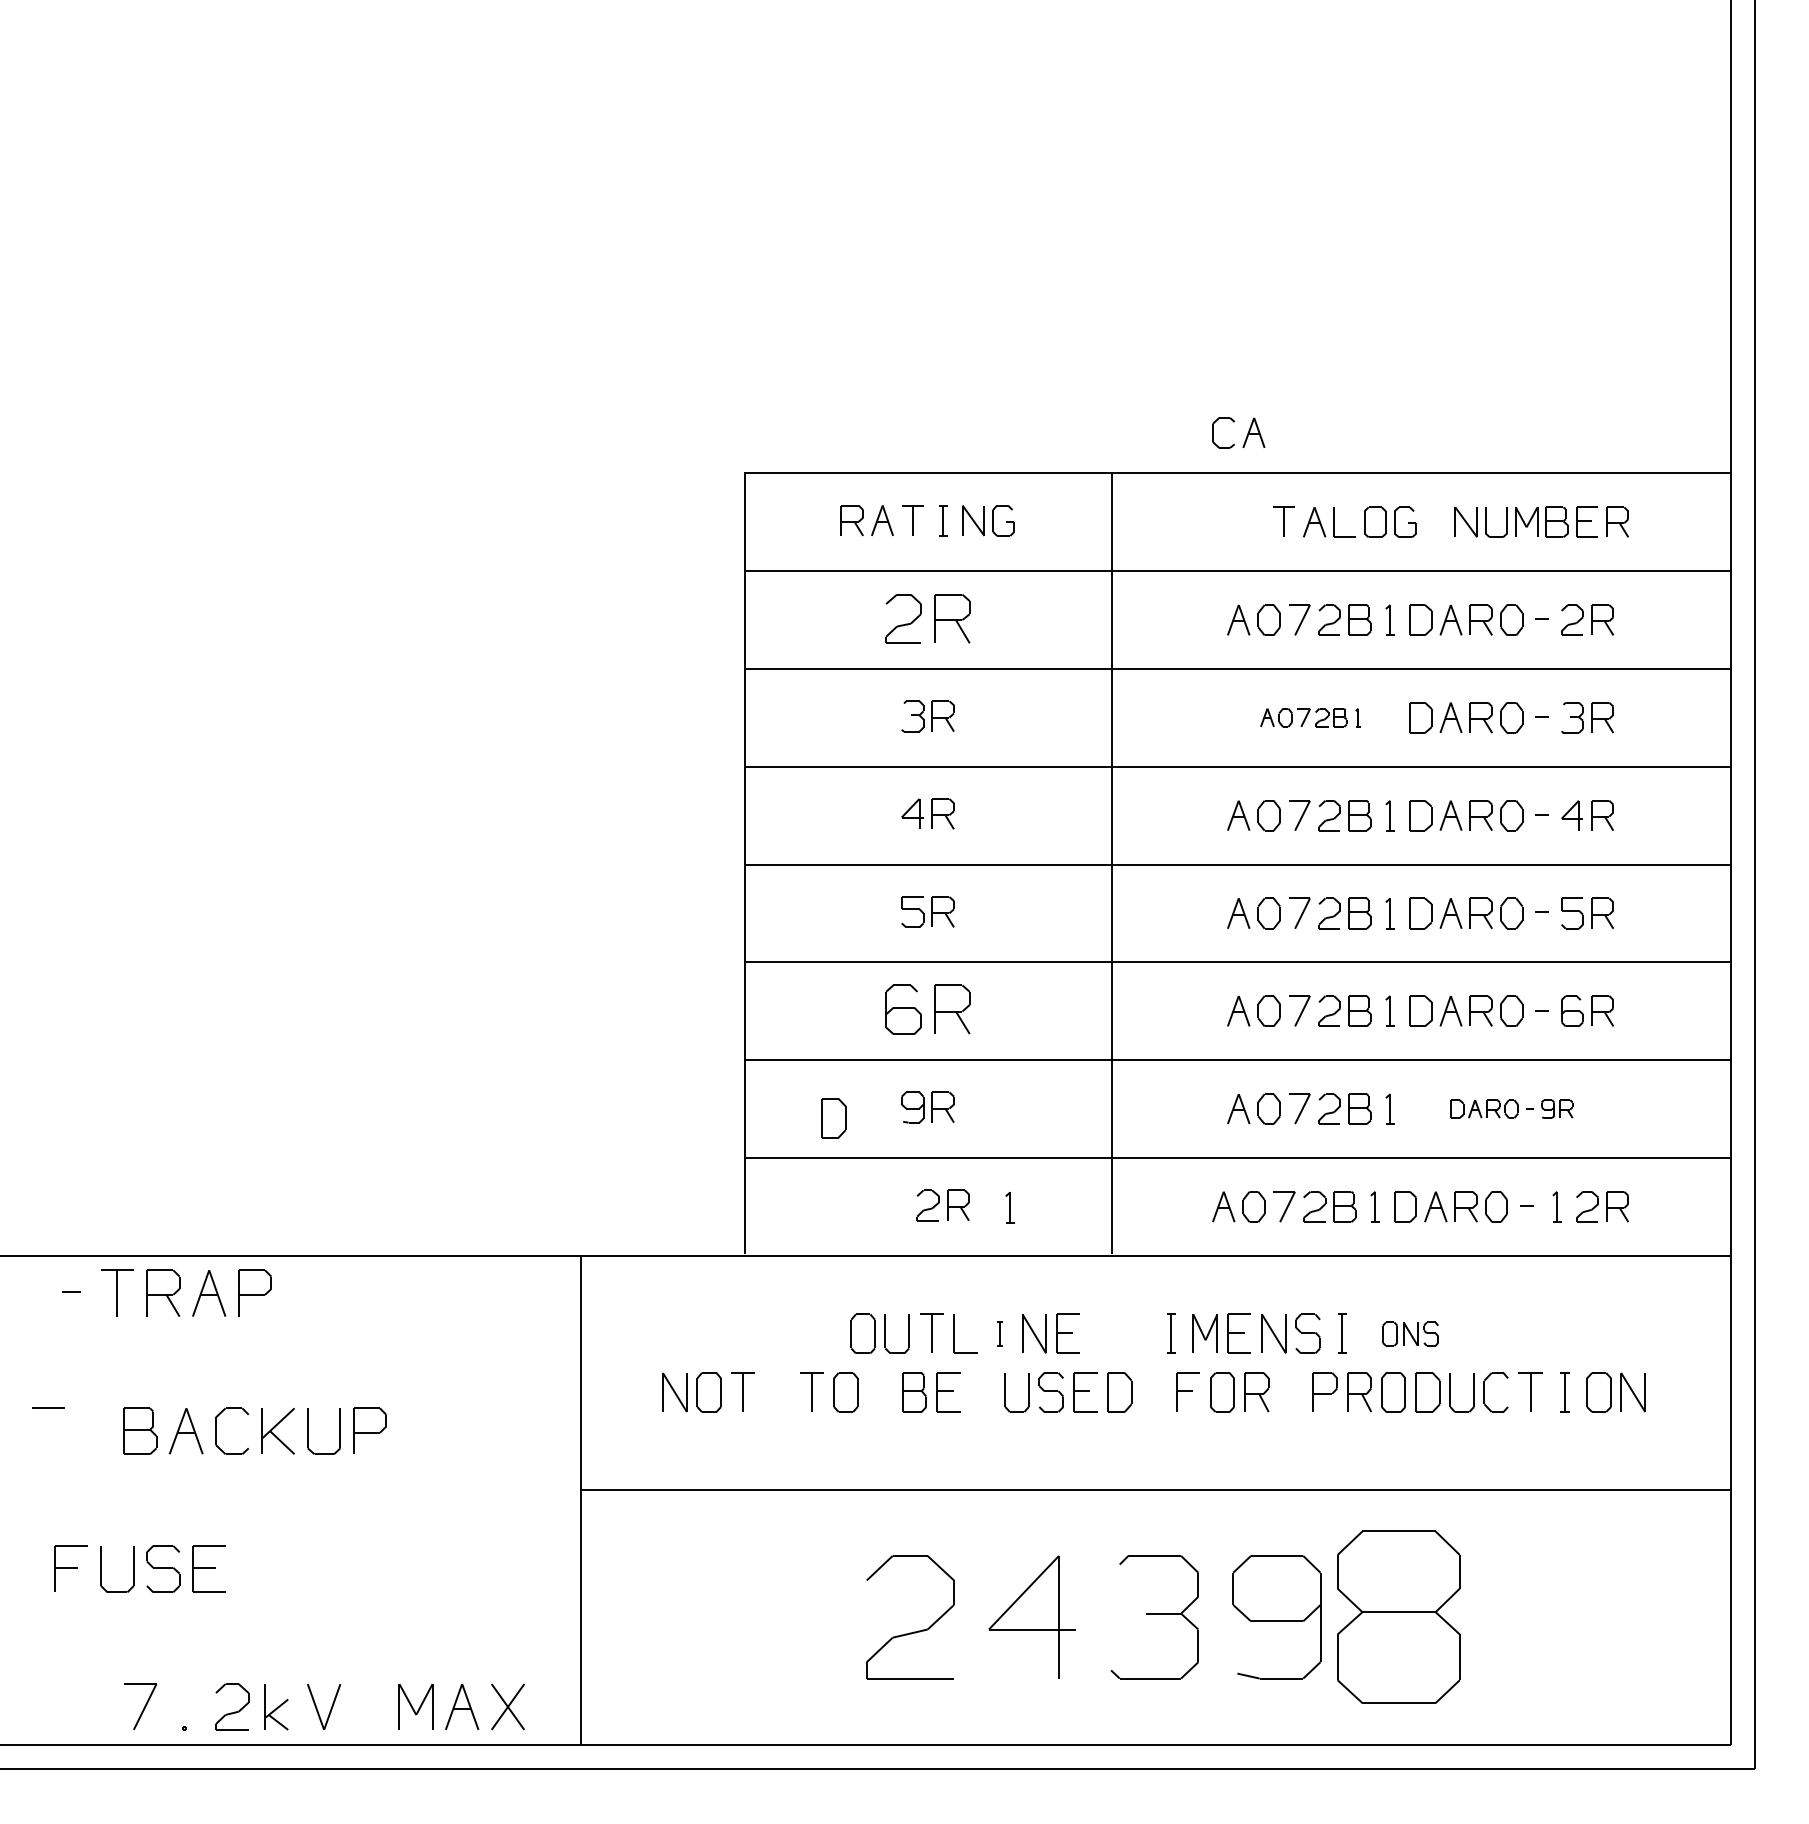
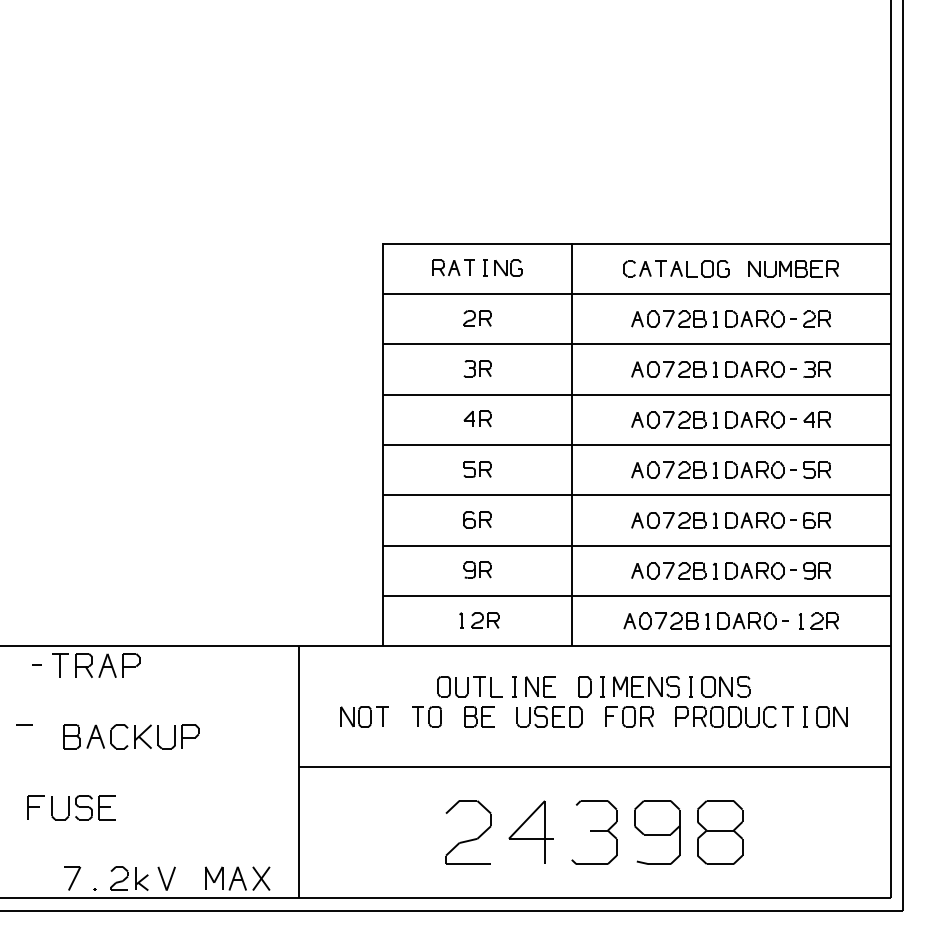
part: (1238, 432) -> (637, 268), moved
part: (927, 618) -> (477, 318), size x0.62
part: (1310, 717) -> (674, 369), size x1.67
part: (927, 1009) -> (477, 519), size x0.62
part: (1510, 1108) -> (777, 570), size x1.67
part: (832, 1117) -> (584, 686), moved
part: (1009, 1207) -> (461, 620), moved
part: (999, 1333) -> (514, 686), size x1.67
part: (1409, 1333) -> (725, 686), size x1.67
part: (1399, 1617) -> (720, 832), size x0.71

